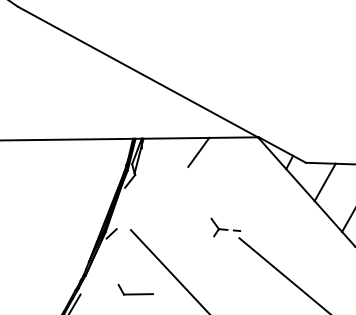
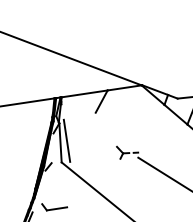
line: (142, 200) -> (66, 140), added
line: (132, 202) -> (60, 142), added
part: (135, 289) -> (54, 205), moved

